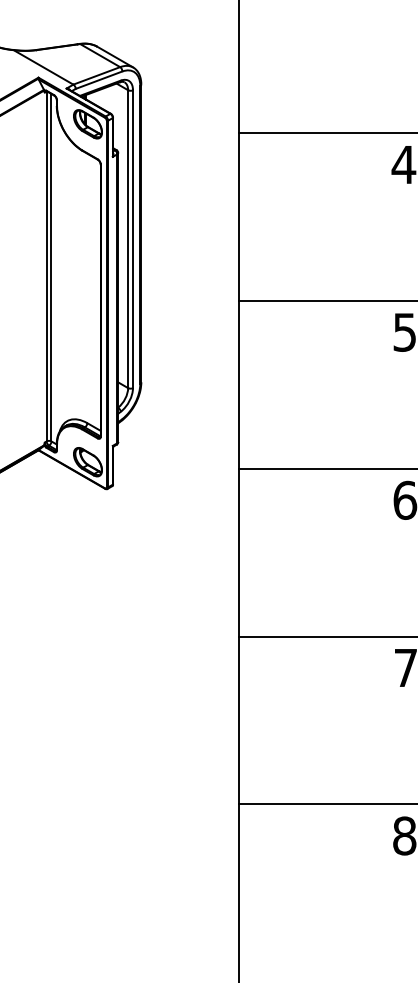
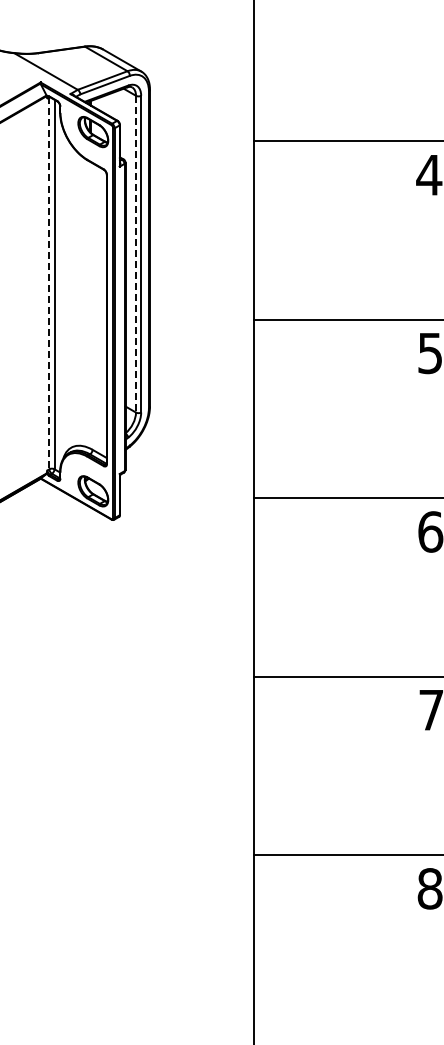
line: (128, 239) -> (136, 254), solid -> dashed
line: (46, 266) -> (49, 283), solid -> dashed

